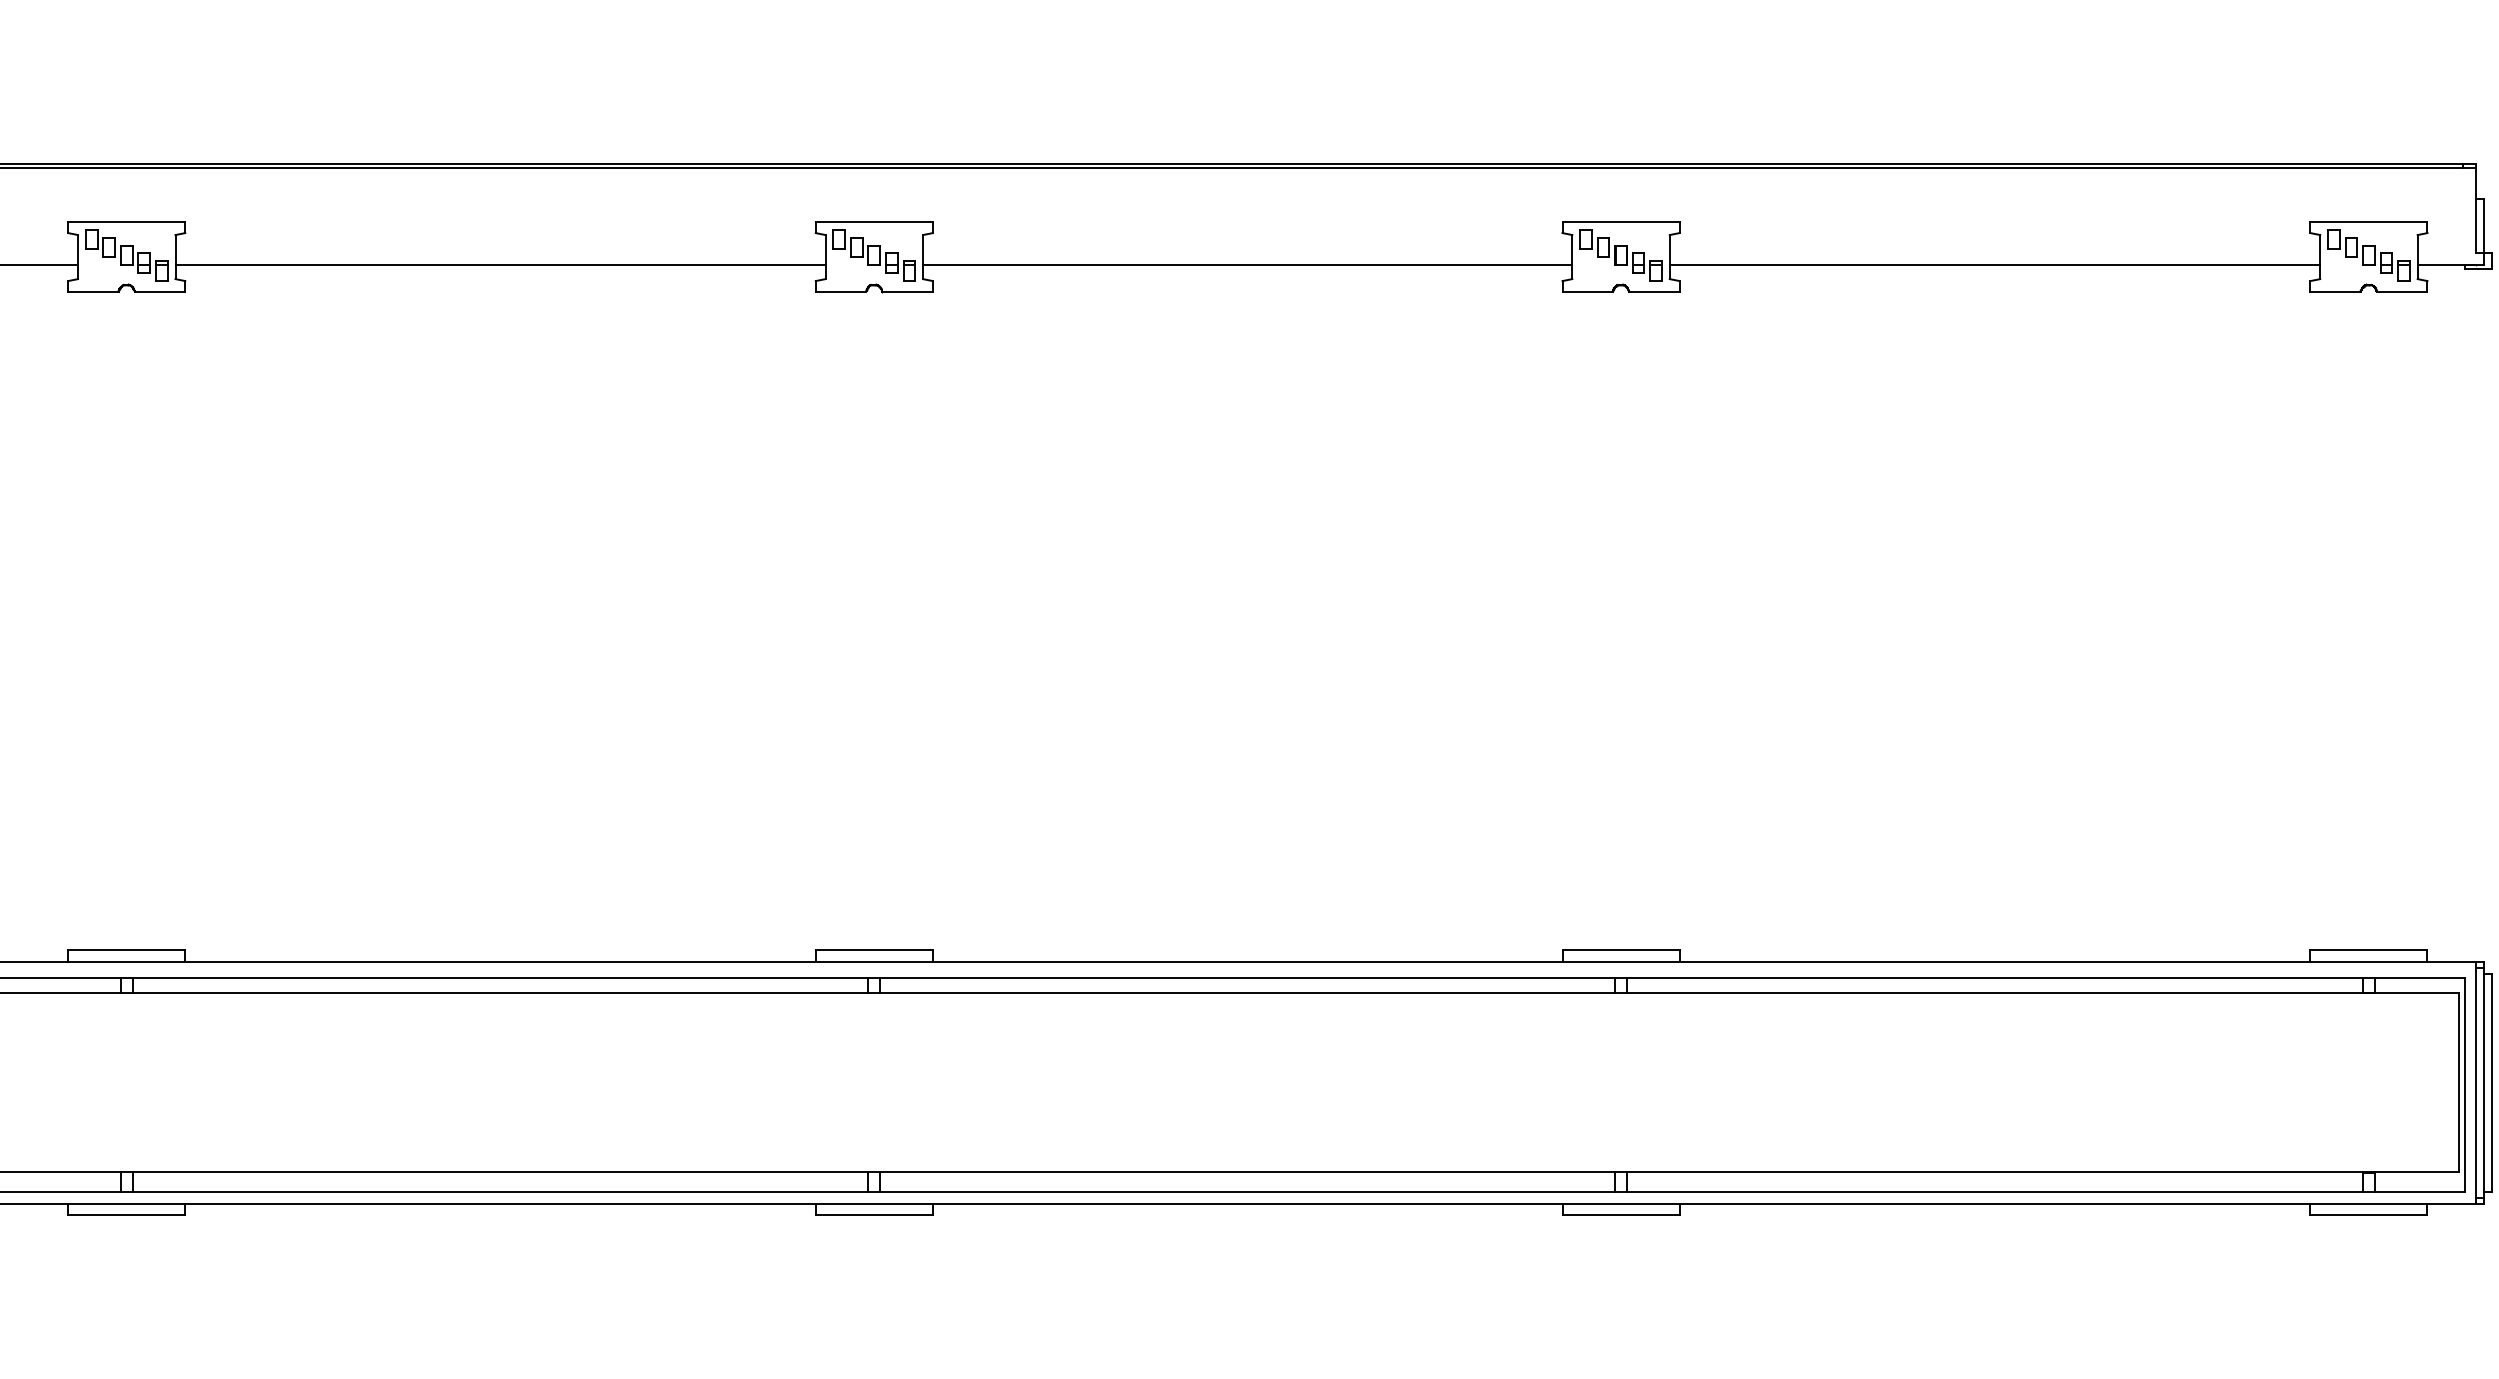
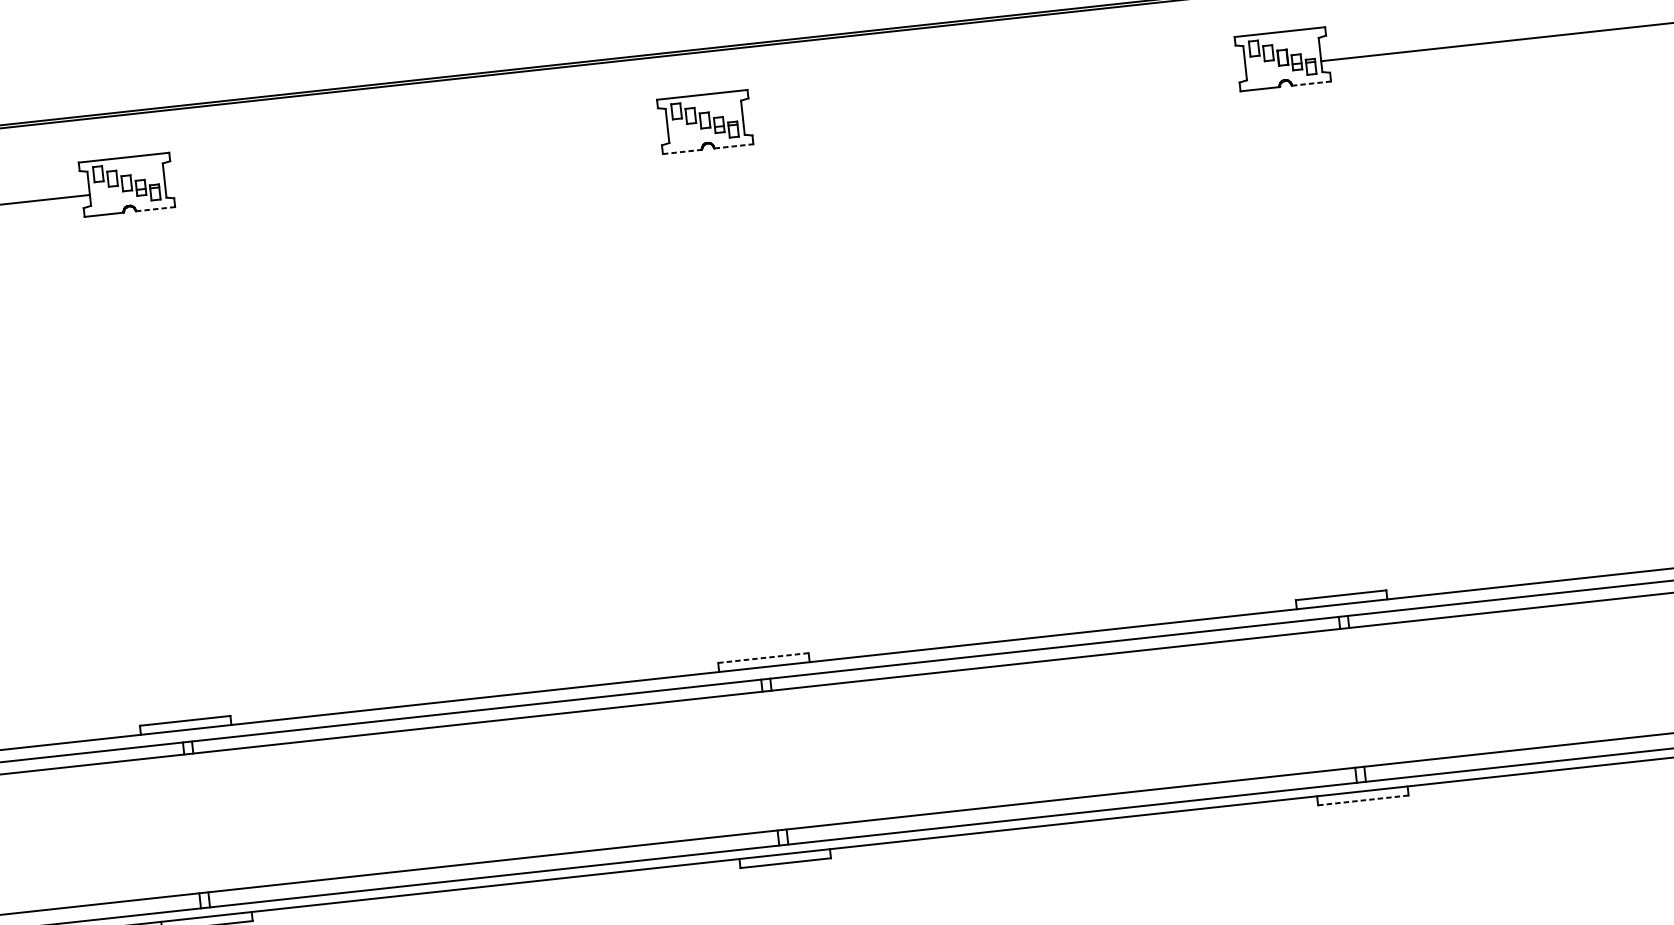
line: (500, 265) -> (416, 159), removed
line: (1247, 265) -> (994, 97), removed
line: (160, 292) -> (156, 209), solid -> dashed
line: (841, 292) -> (682, 152), solid -> dashed
line: (908, 292) -> (734, 146), solid -> dashed
line: (1654, 292) -> (1311, 83), solid -> dashed
line: (873, 950) -> (762, 658), solid -> dashed
line: (1620, 1215) -> (1362, 800), solid -> dashed

